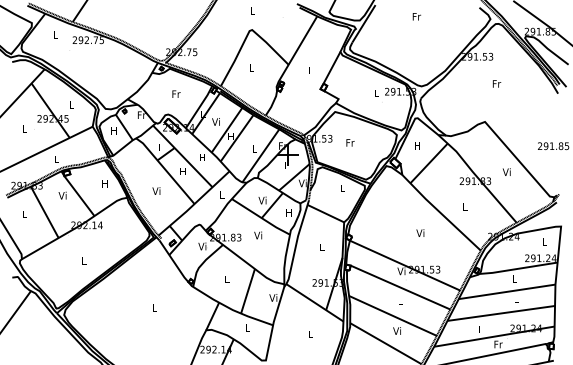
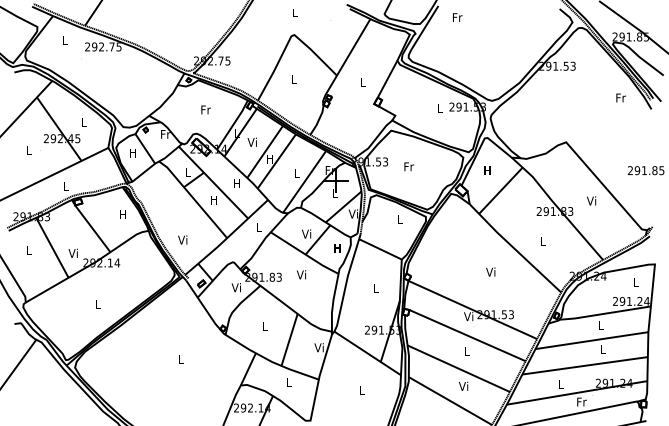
text: (416, 16) -> (457, 17), moved
text: (496, 83) -> (620, 97), moved
text: (156, 190) -> (182, 239), moved
text: (61, 194) -> (72, 252), moved

